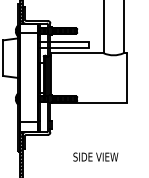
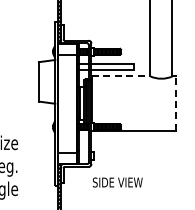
line: (77, 53) -> (121, 76), solid -> dashed
line: (127, 77) -> (176, 103), solid -> dashed
text: (95, 157) -> (117, 182), moved

